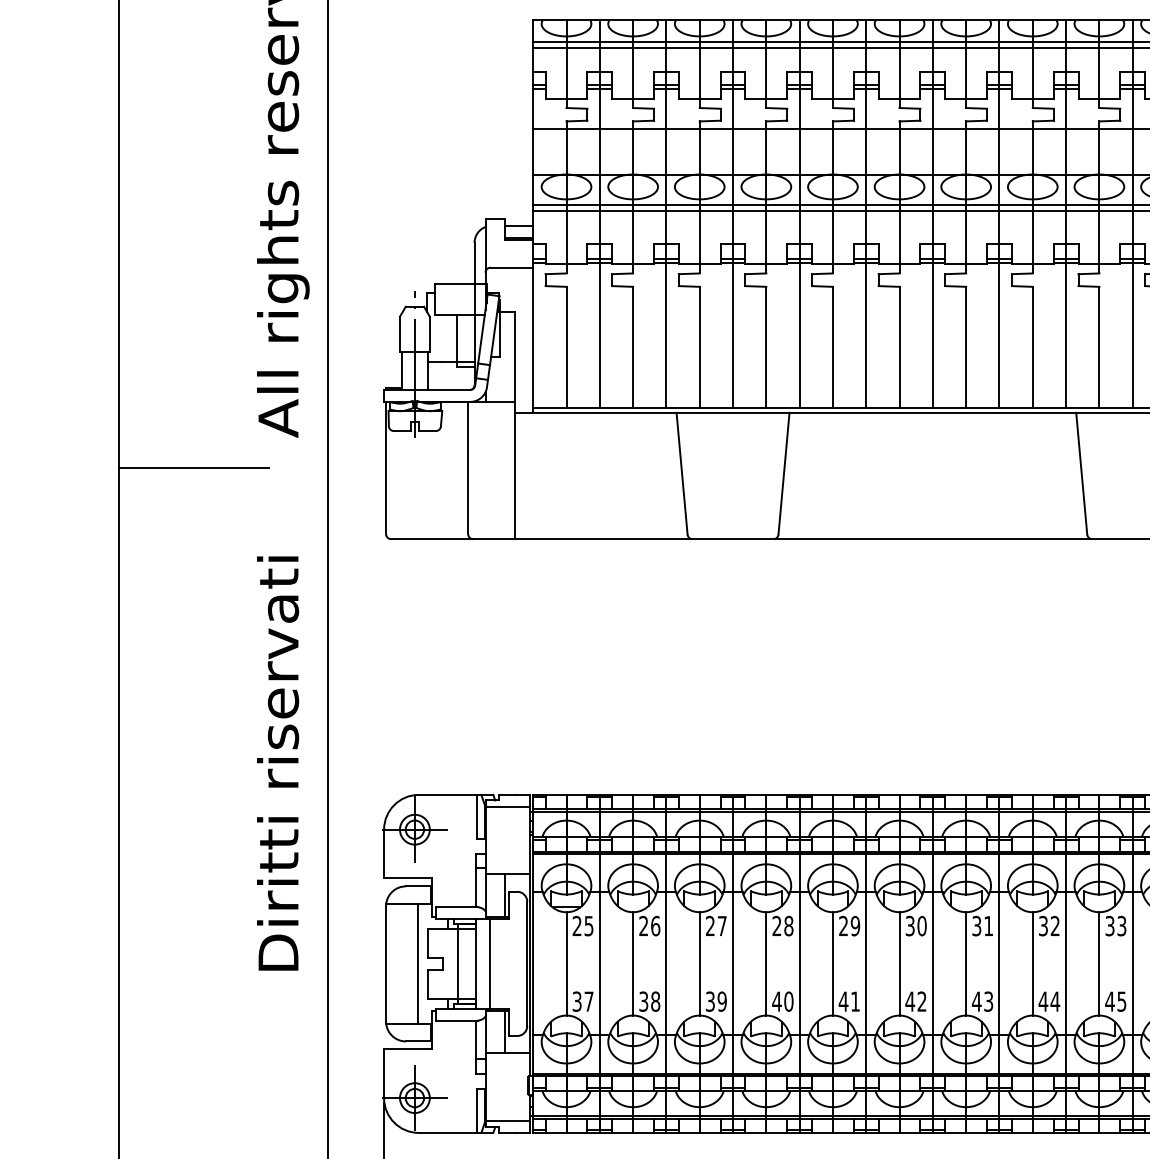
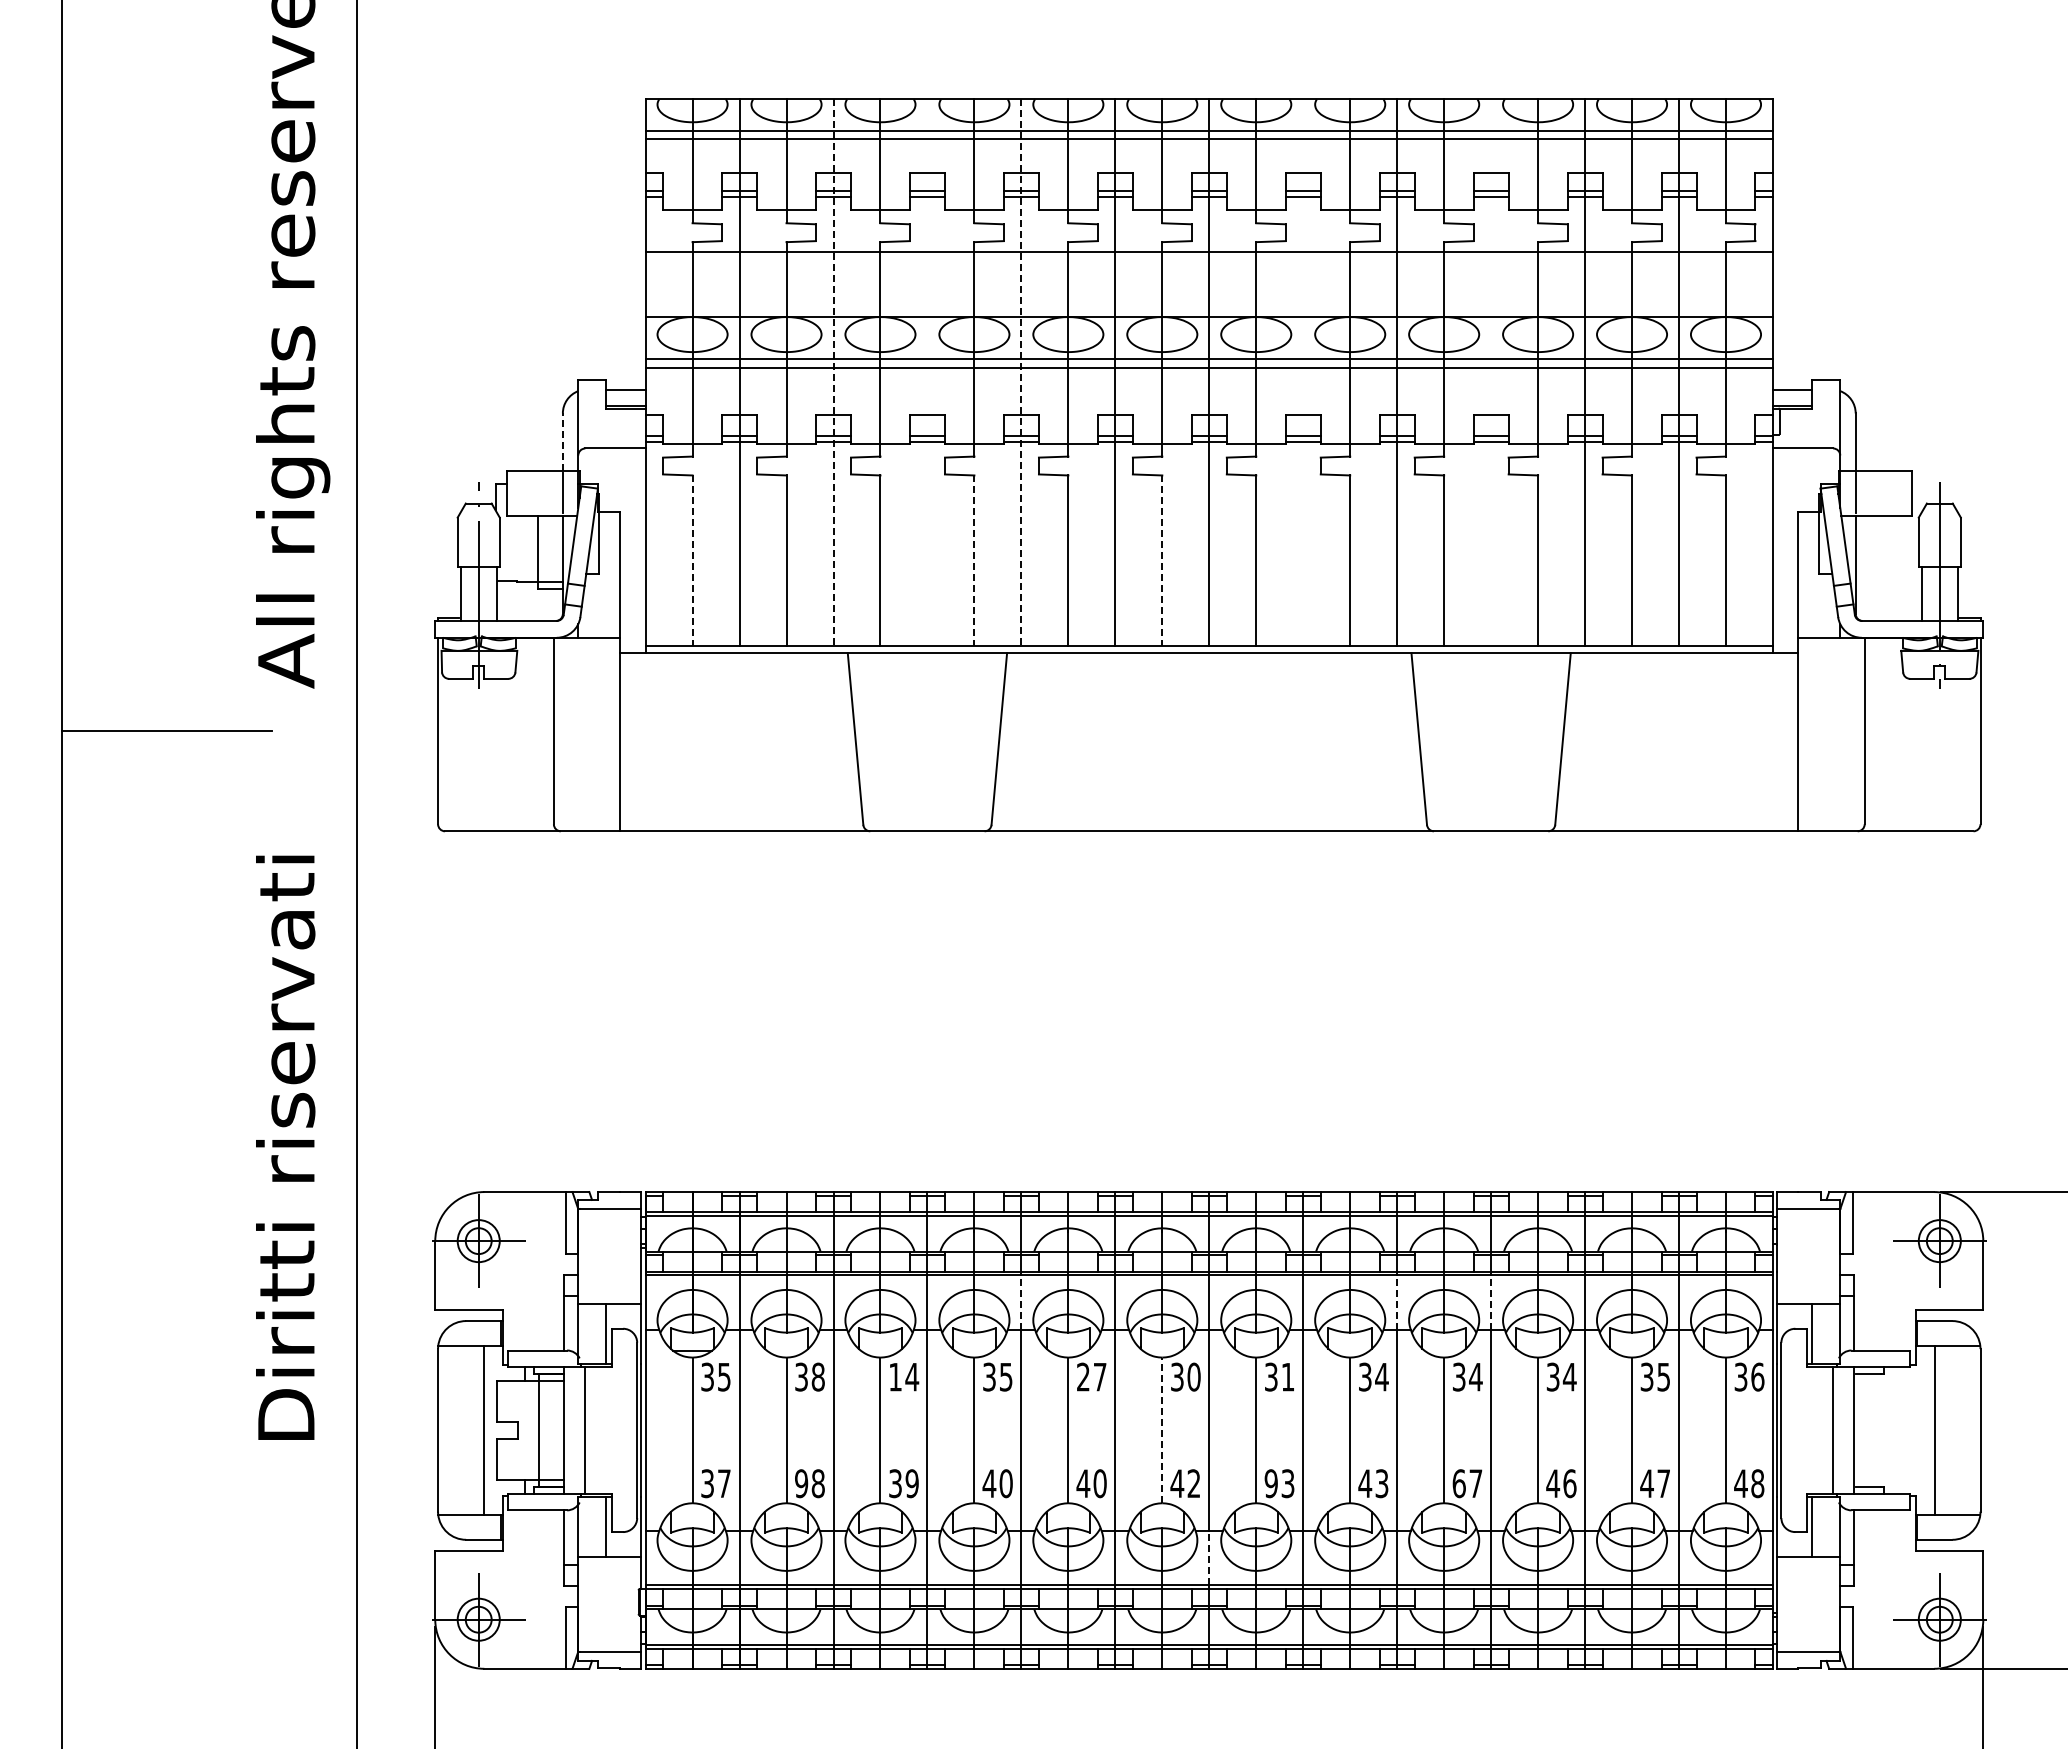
line: (733, 213) -> (927, 372), removed
line: (999, 213) -> (1303, 372), removed
line: (1132, 213) -> (1491, 372), removed
line: (666, 214) -> (833, 373), solid -> dashed
line: (799, 214) -> (1021, 373), solid -> dashed
line: (474, 263) -> (562, 442), solid -> dashed
line: (566, 347) -> (692, 561), solid -> dashed
line: (766, 347) -> (974, 561), solid -> dashed
line: (899, 347) -> (1162, 561), solid -> dashed
line: (799, 873) -> (1021, 1302), solid -> dashed
line: (1066, 873) -> (1397, 1302), solid -> dashed
line: (1132, 873) -> (1491, 1302), solid -> dashed
text: (577, 925) -> (707, 1376), 25 -> 35
text: (649, 925) -> (809, 1376), 26 -> 38
text: (716, 925) -> (904, 1376), 27 -> 14
text: (782, 925) -> (997, 1376), 28 -> 35
text: (855, 925) -> (1099, 1376), 29 -> 27
text: (1054, 925) -> (1381, 1376), 32 -> 34
text: (1121, 925) -> (1475, 1376), 33 -> 34
line: (899, 963) -> (1162, 1430), solid -> dashed
text: (643, 1001) -> (801, 1483), 38 -> 98
text: (855, 1001) -> (1099, 1483), 41 -> 40
text: (976, 1001) -> (1271, 1483), 43 -> 93
text: (1054, 1001) -> (1381, 1483), 44 -> 43
text: (1115, 1001) -> (1467, 1483), 45 -> 67
line: (933, 1054) -> (1209, 1557), solid -> dashed

